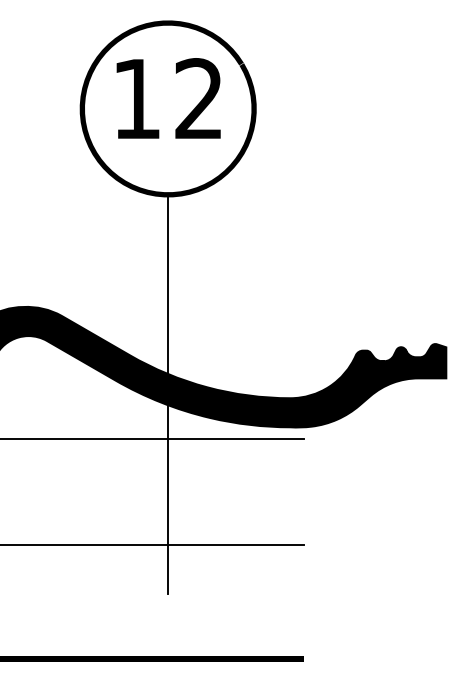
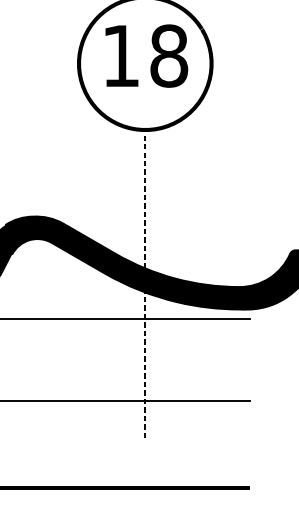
text: (198, 99) -> (168, 56), 12 -> 18
line: (168, 394) -> (145, 284), solid -> dashed

